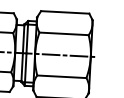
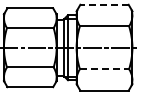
line: (65, 12) -> (104, 4), solid -> dashed
line: (61, 77) -> (104, 69), solid -> dashed

